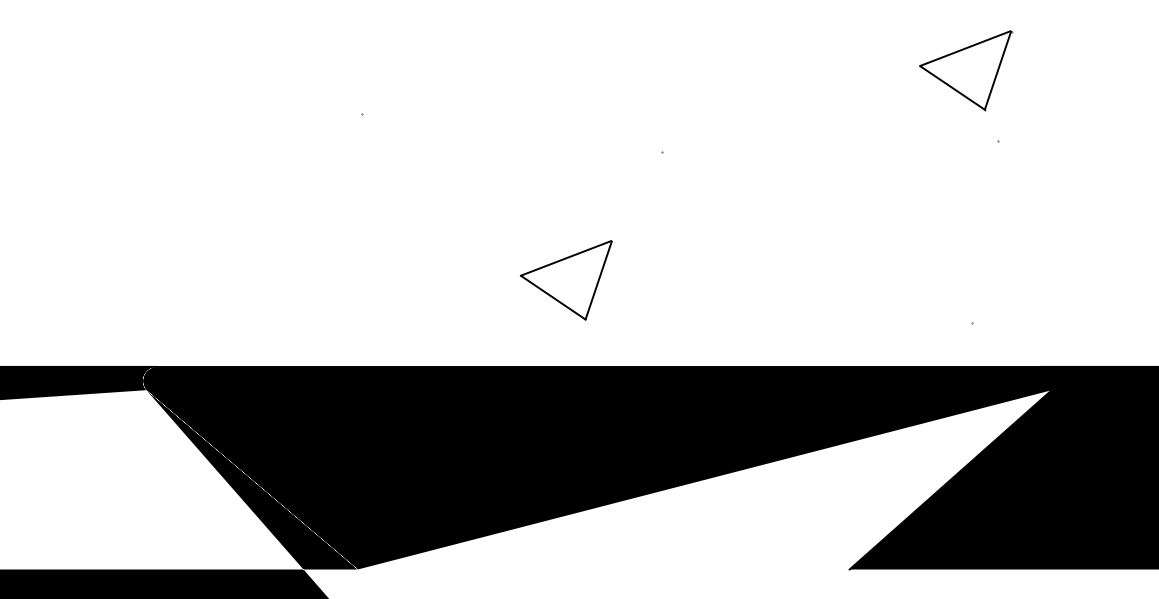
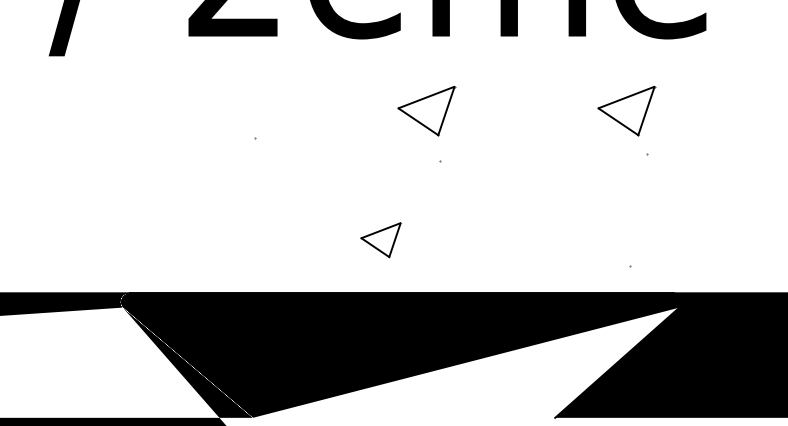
part: (640, 71) -> (426, 111), added
part: (565, 281) -> (380, 240), size x0.7

